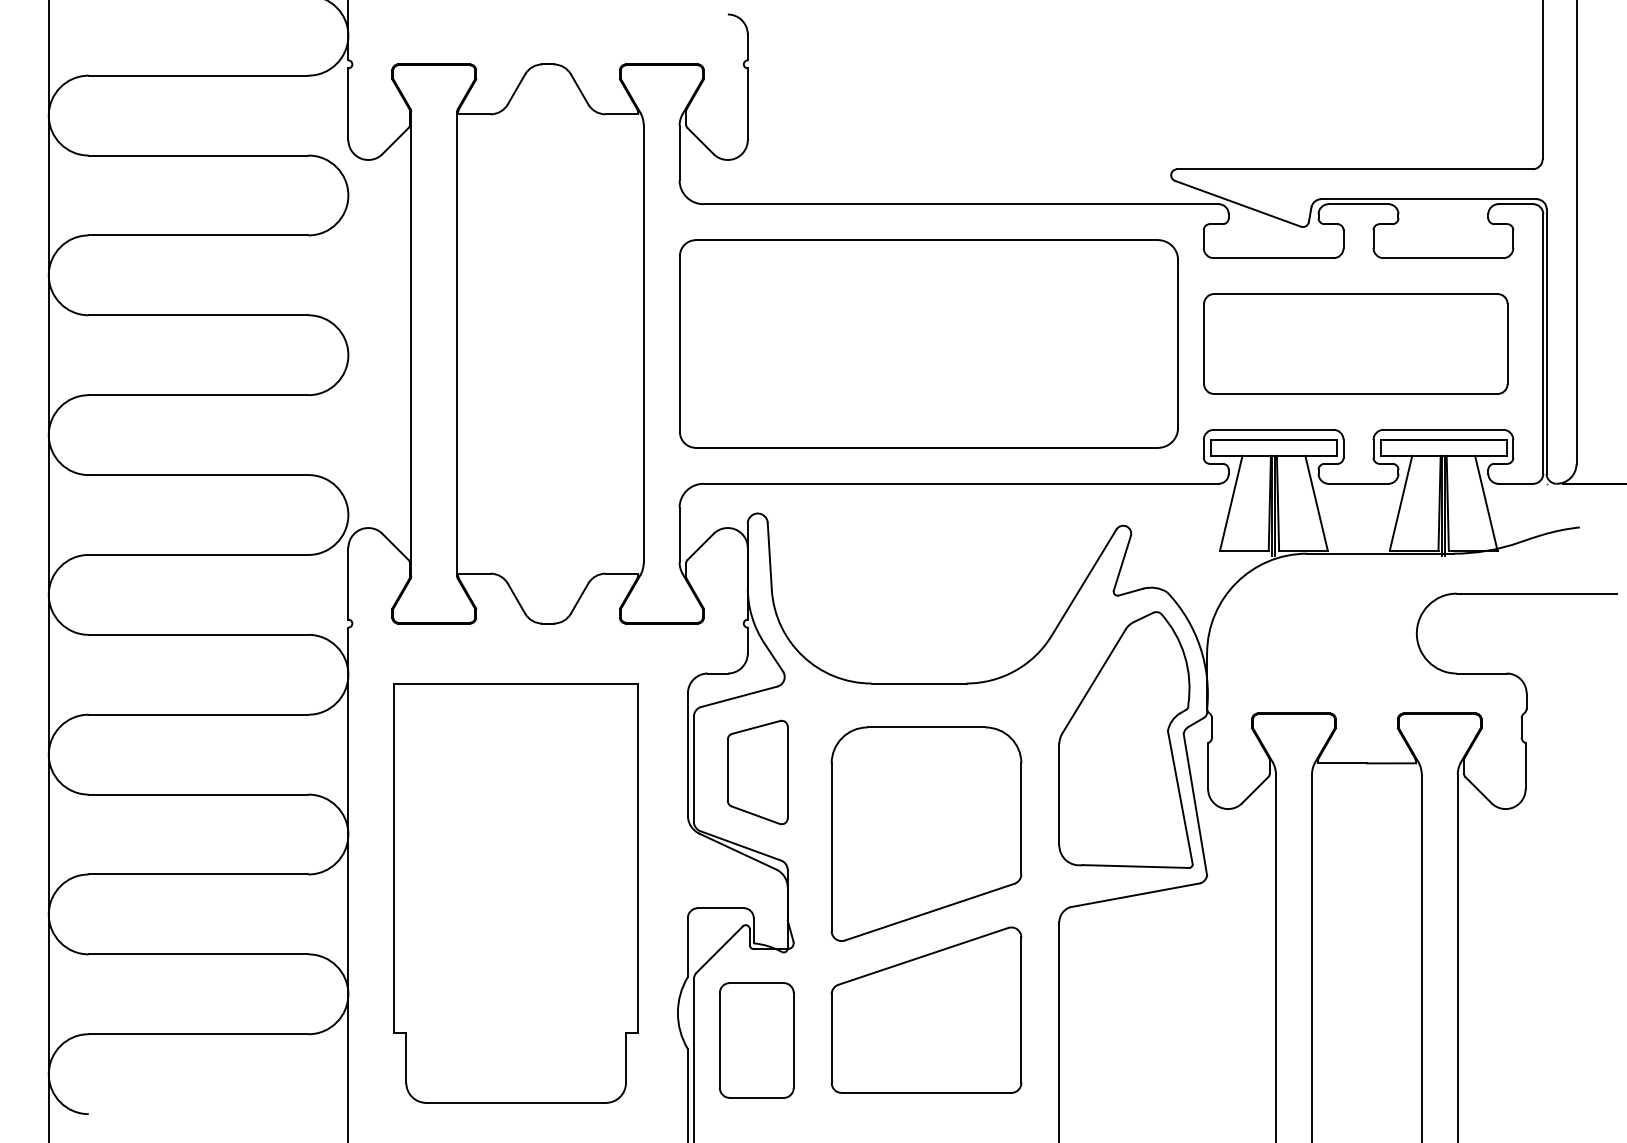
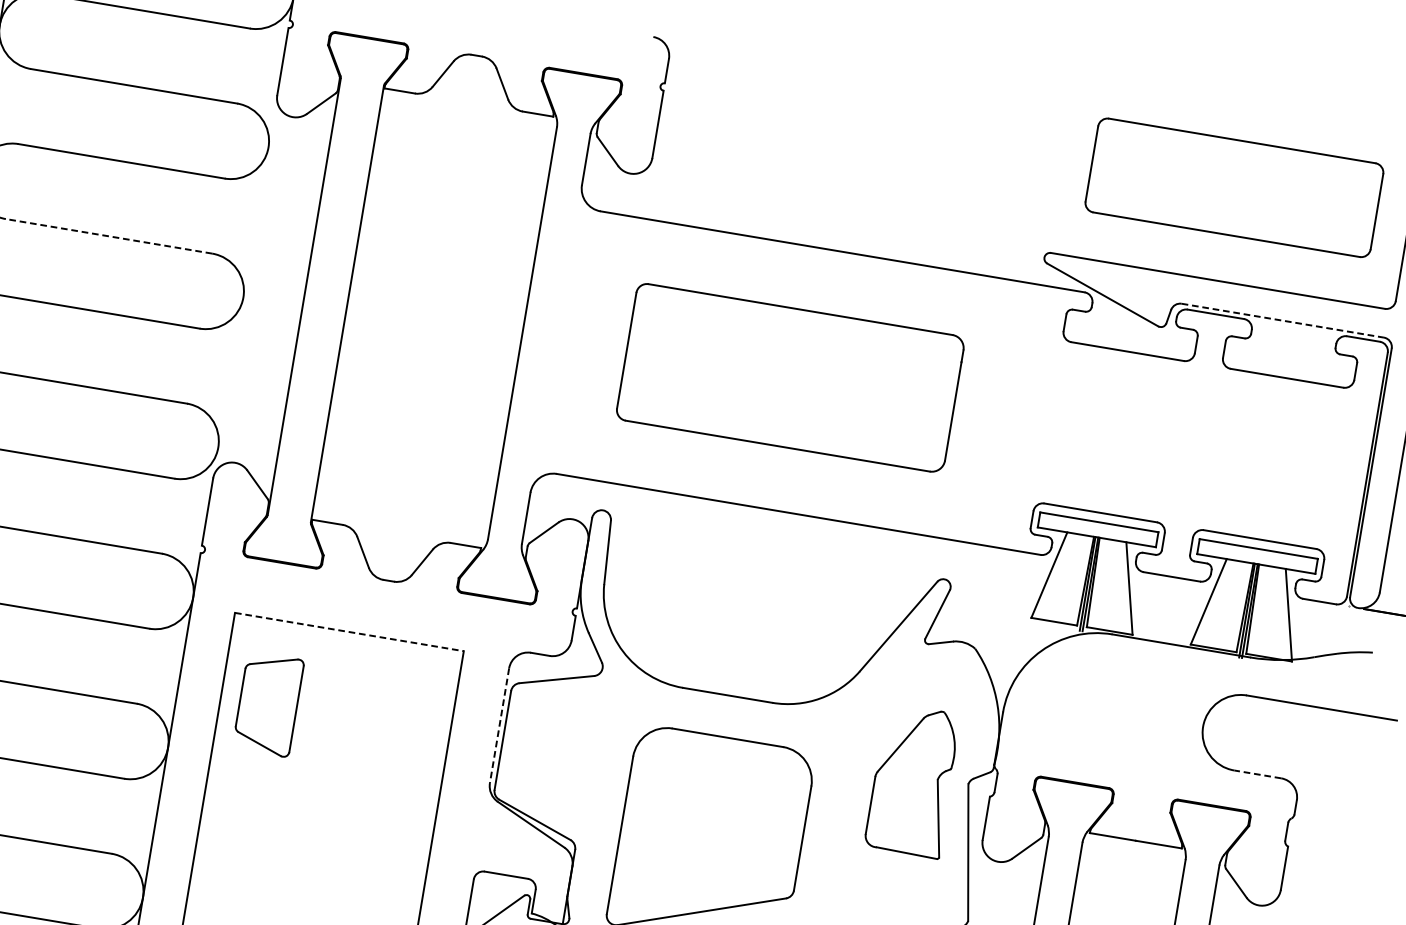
line: (1428, 199) -> (1282, 320), solid -> dashed
line: (198, 315) -> (108, 236), solid -> dashed
part: (928, 343) -> (790, 377), size x0.7
part: (1355, 343) -> (1234, 187), moved
line: (1481, 673) -> (1257, 774), solid -> dashed
line: (516, 683) -> (349, 632), solid -> dashed
part: (1125, 739) -> (912, 780), size x0.6
line: (687, 755) -> (499, 726), solid -> dashed
part: (757, 772) -> (268, 704), moved

